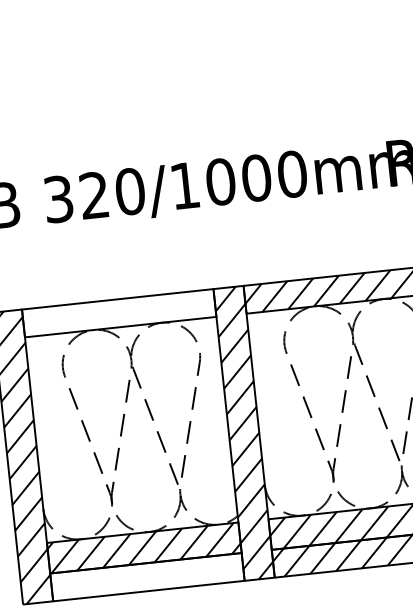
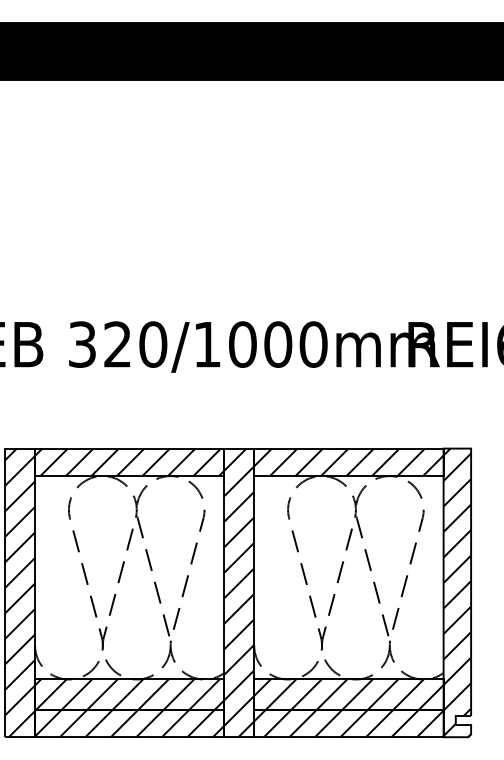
hatch: (118, 313) -> (129, 462), added
hatch: (147, 577) -> (129, 723), added

